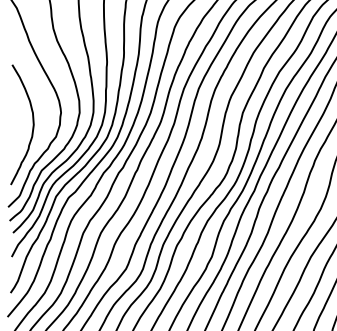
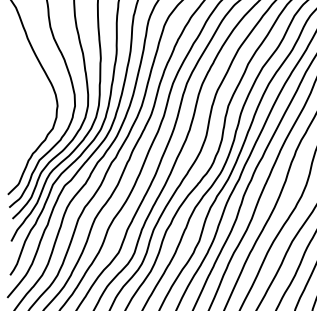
curve: (32, 121) -> (30, 114), removed

